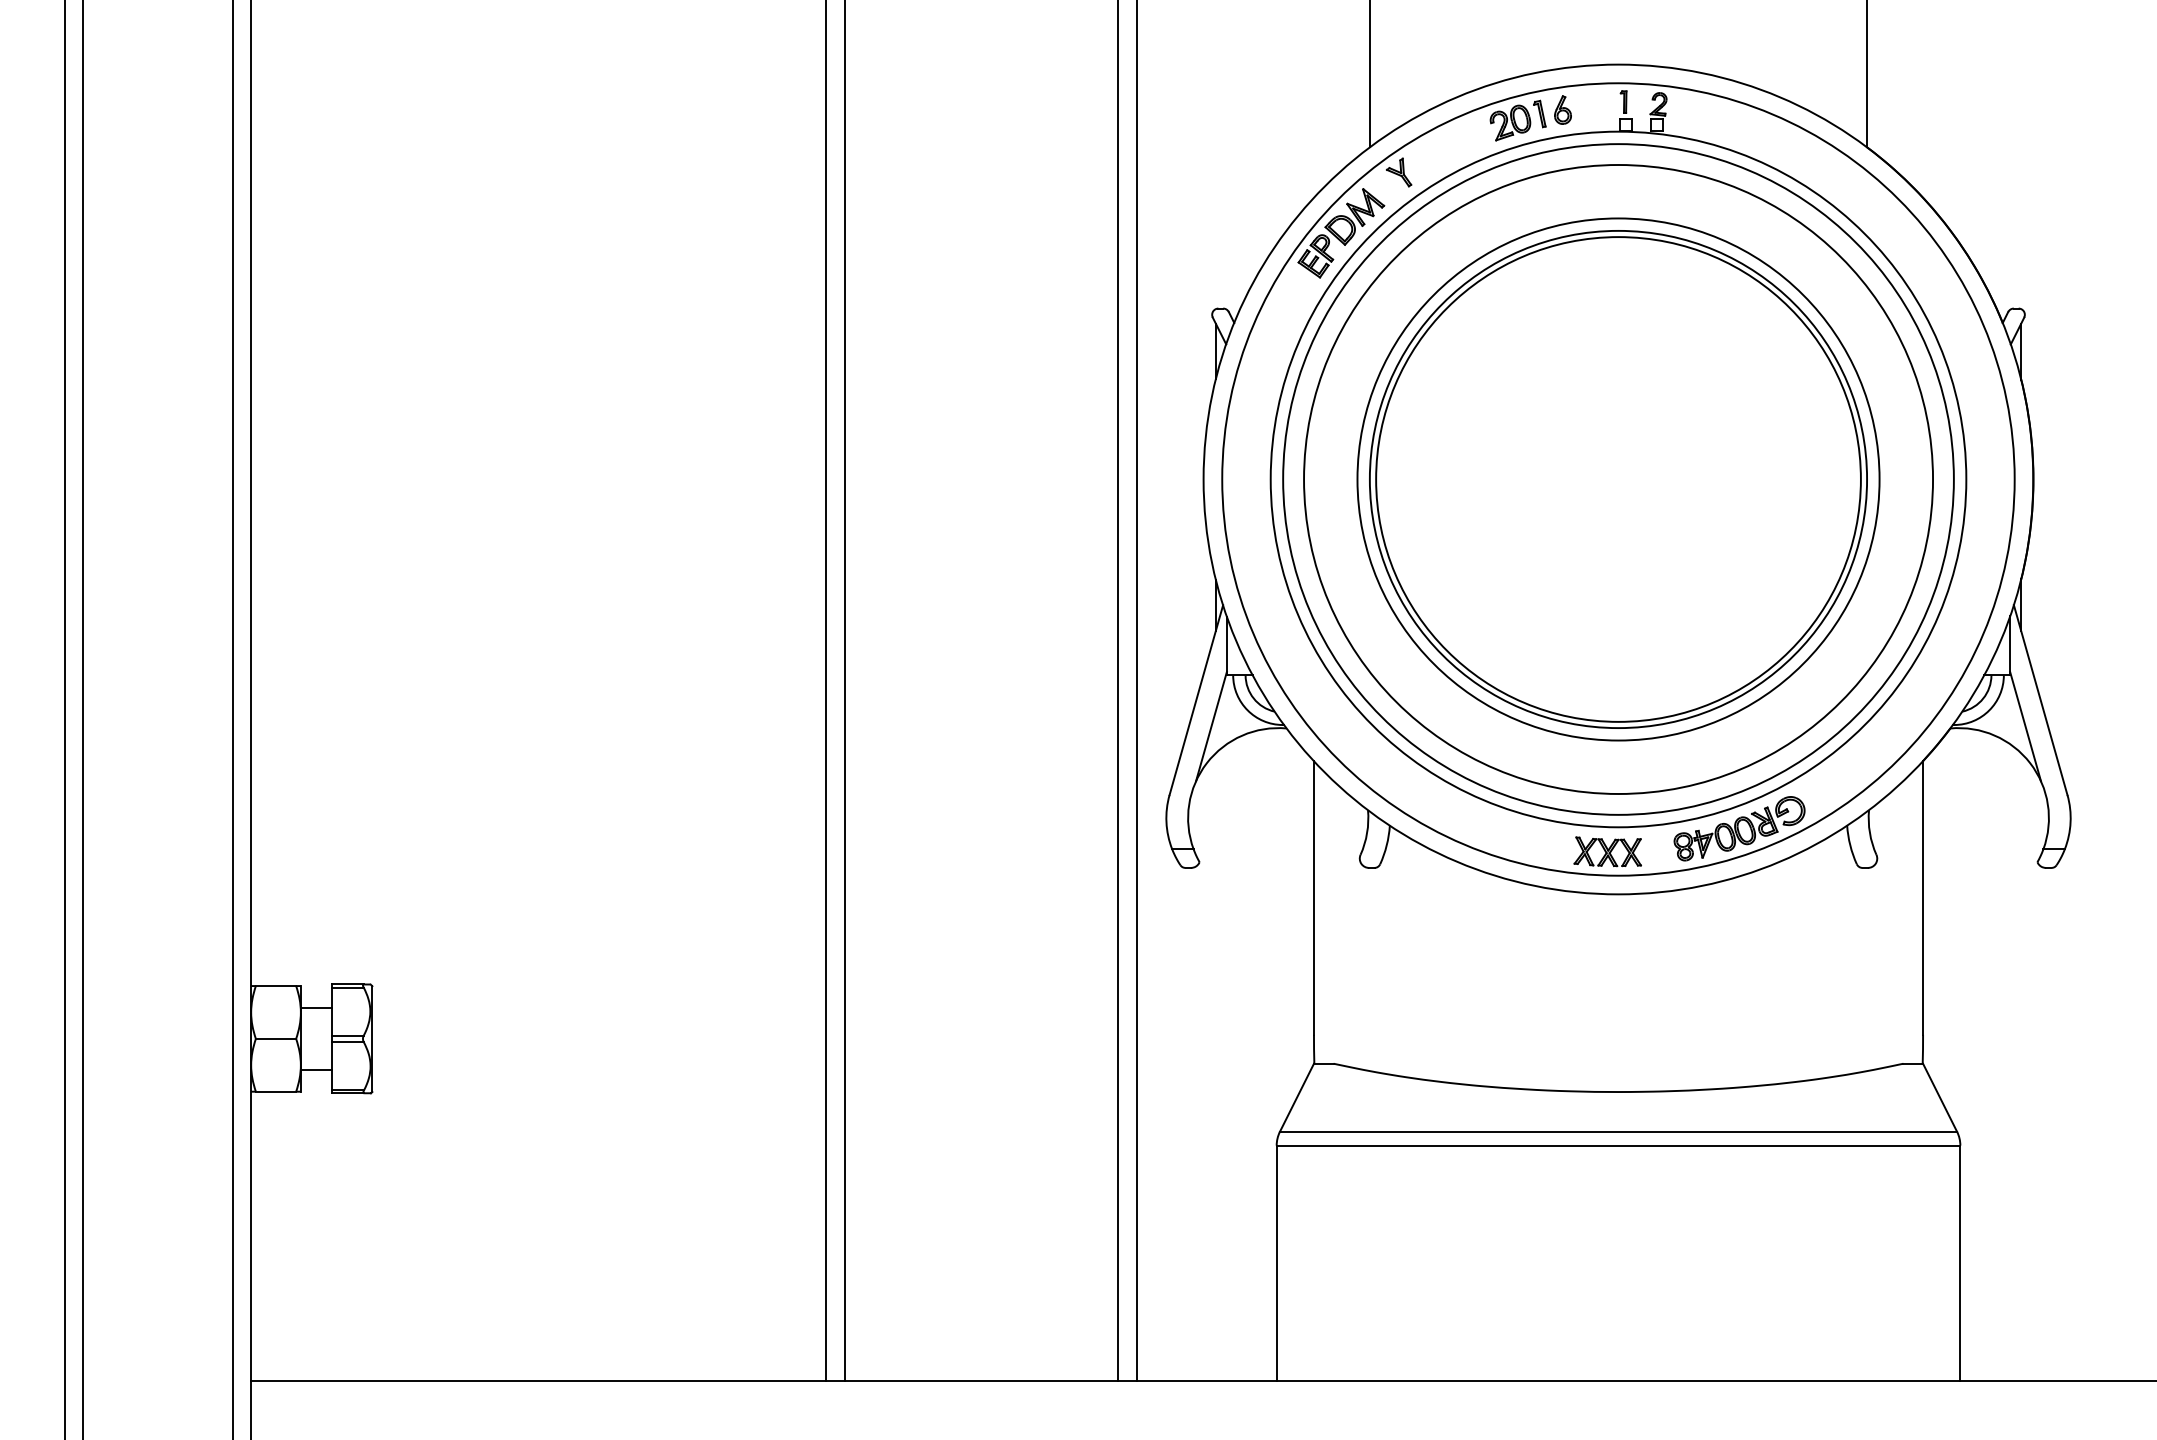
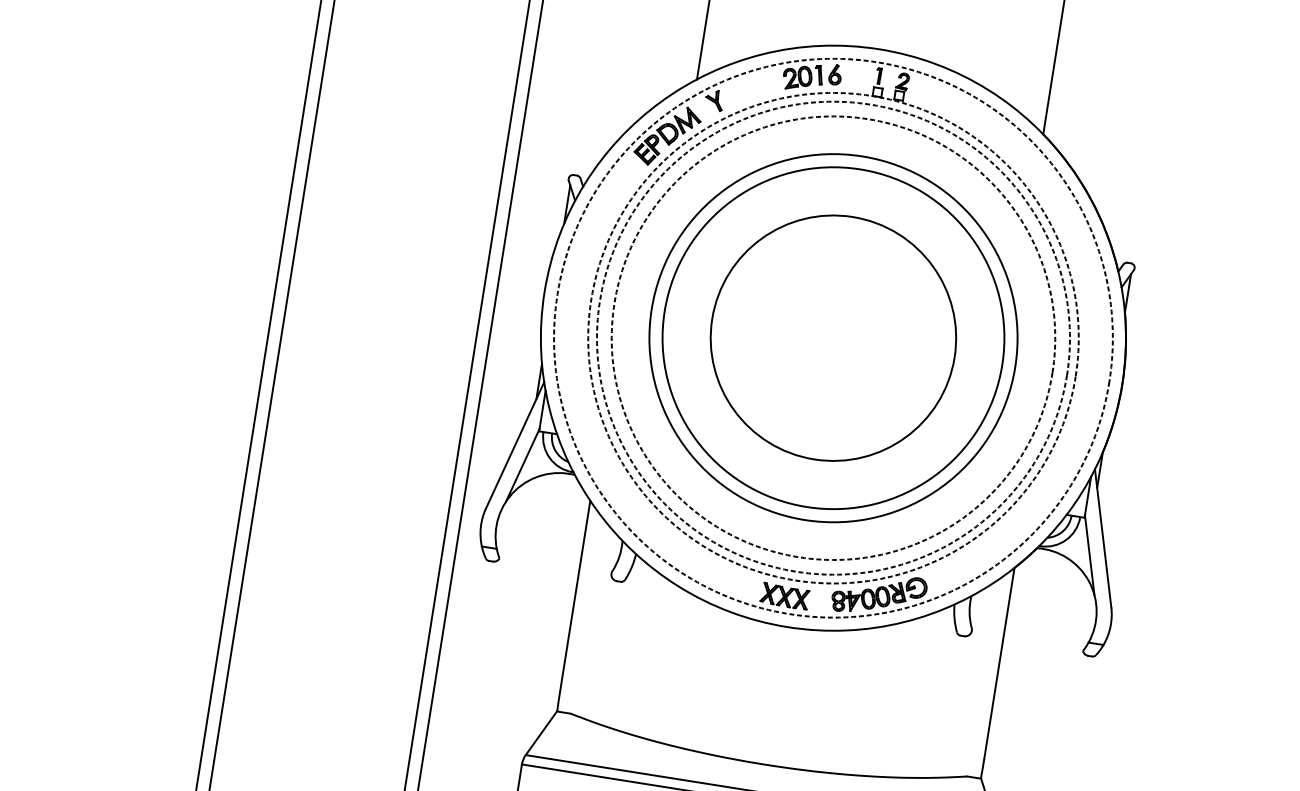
circle: (1618, 479) -> (833, 338), size x0.7
circle: (1618, 479) -> (833, 338), solid -> dashed
circle: (1618, 479) -> (833, 338), solid -> dashed
circle: (1618, 479) -> (833, 338), solid -> dashed
circle: (1618, 479) -> (833, 338), solid -> dashed

